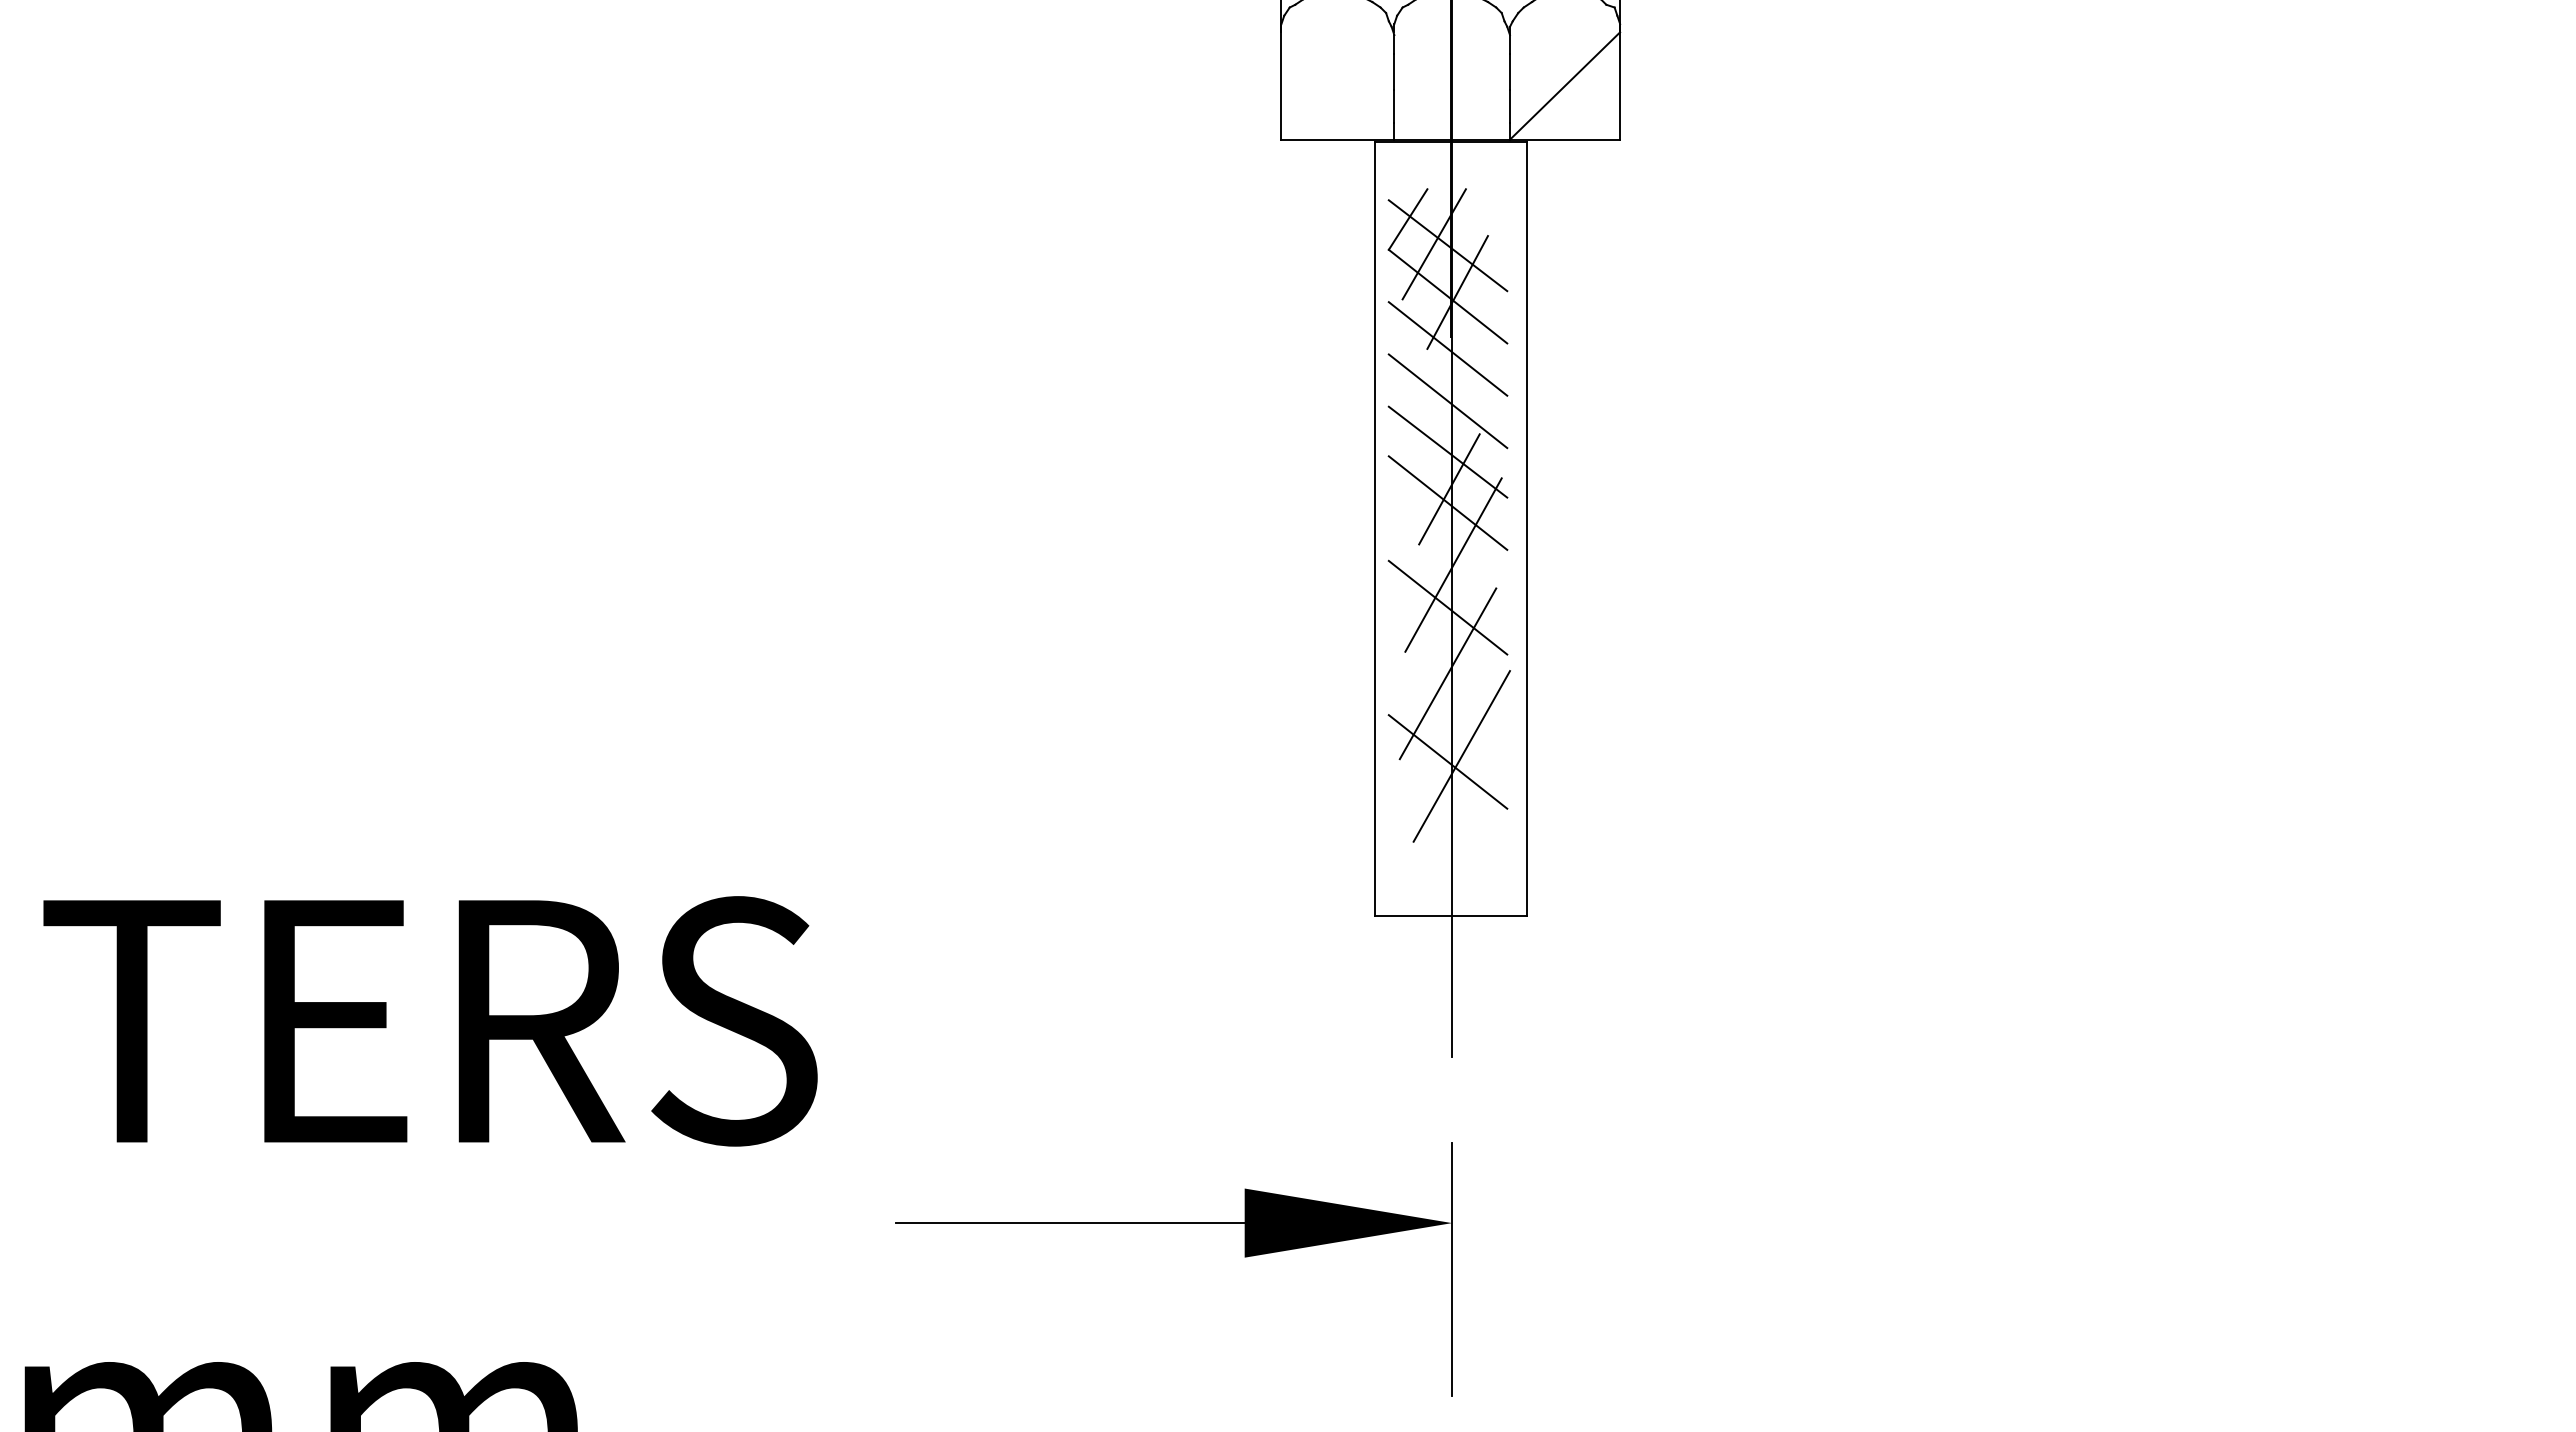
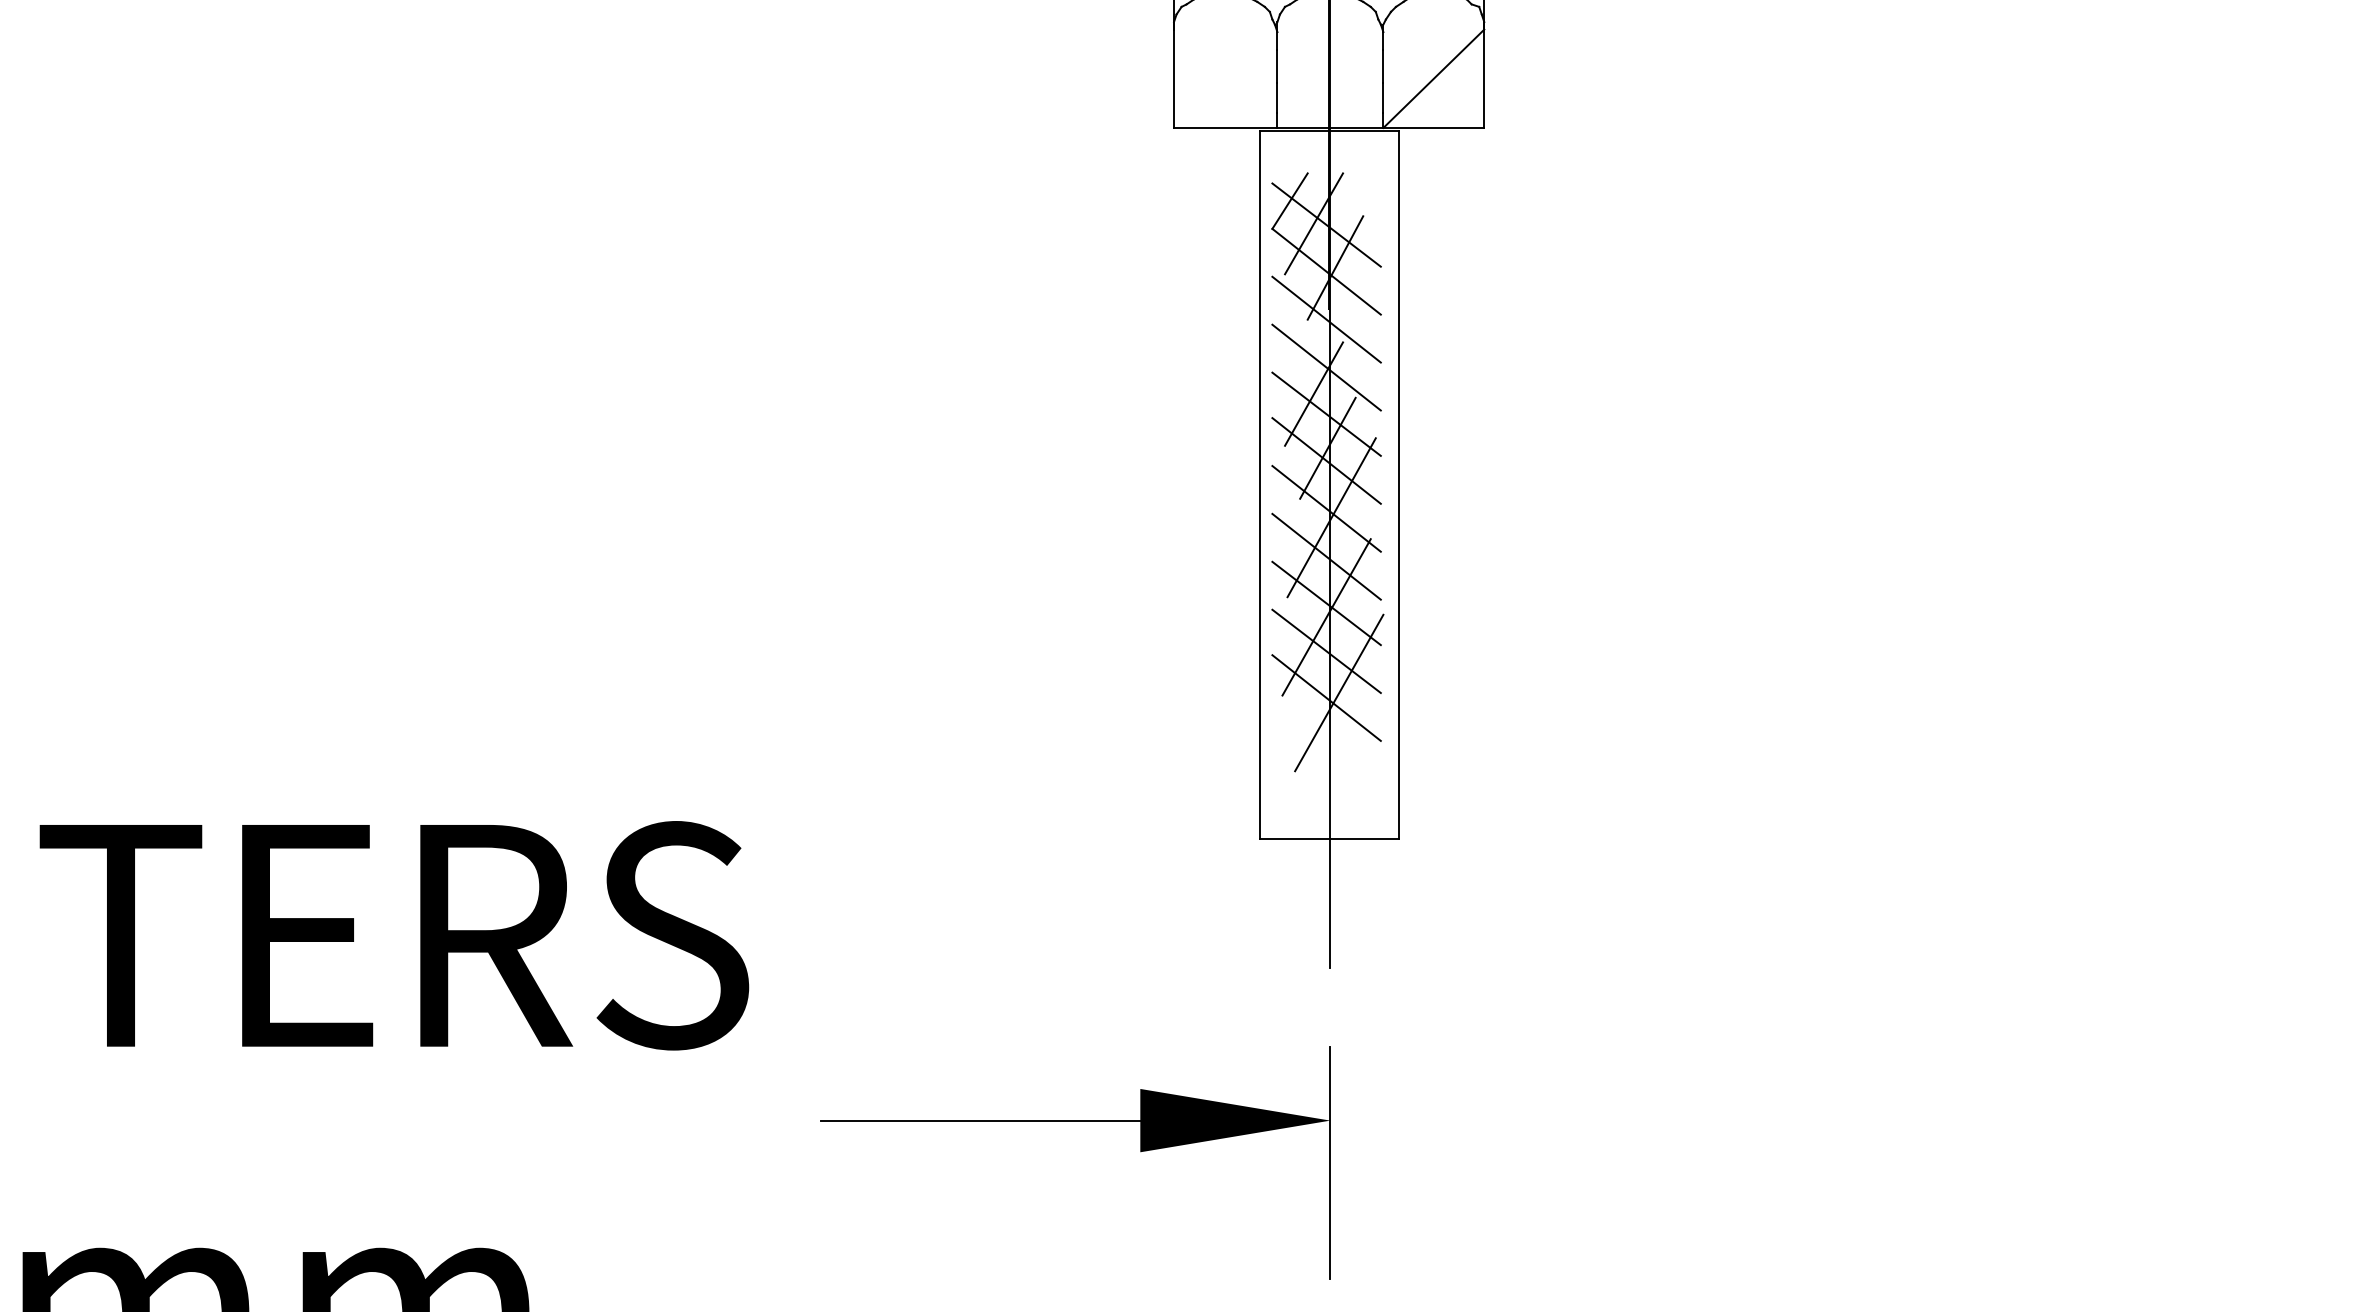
line: (1433, 429) -> (1313, 393), added
line: (1447, 555) -> (1326, 508), added
line: (1447, 658) -> (1326, 603), added
line: (1447, 710) -> (1326, 650), added

